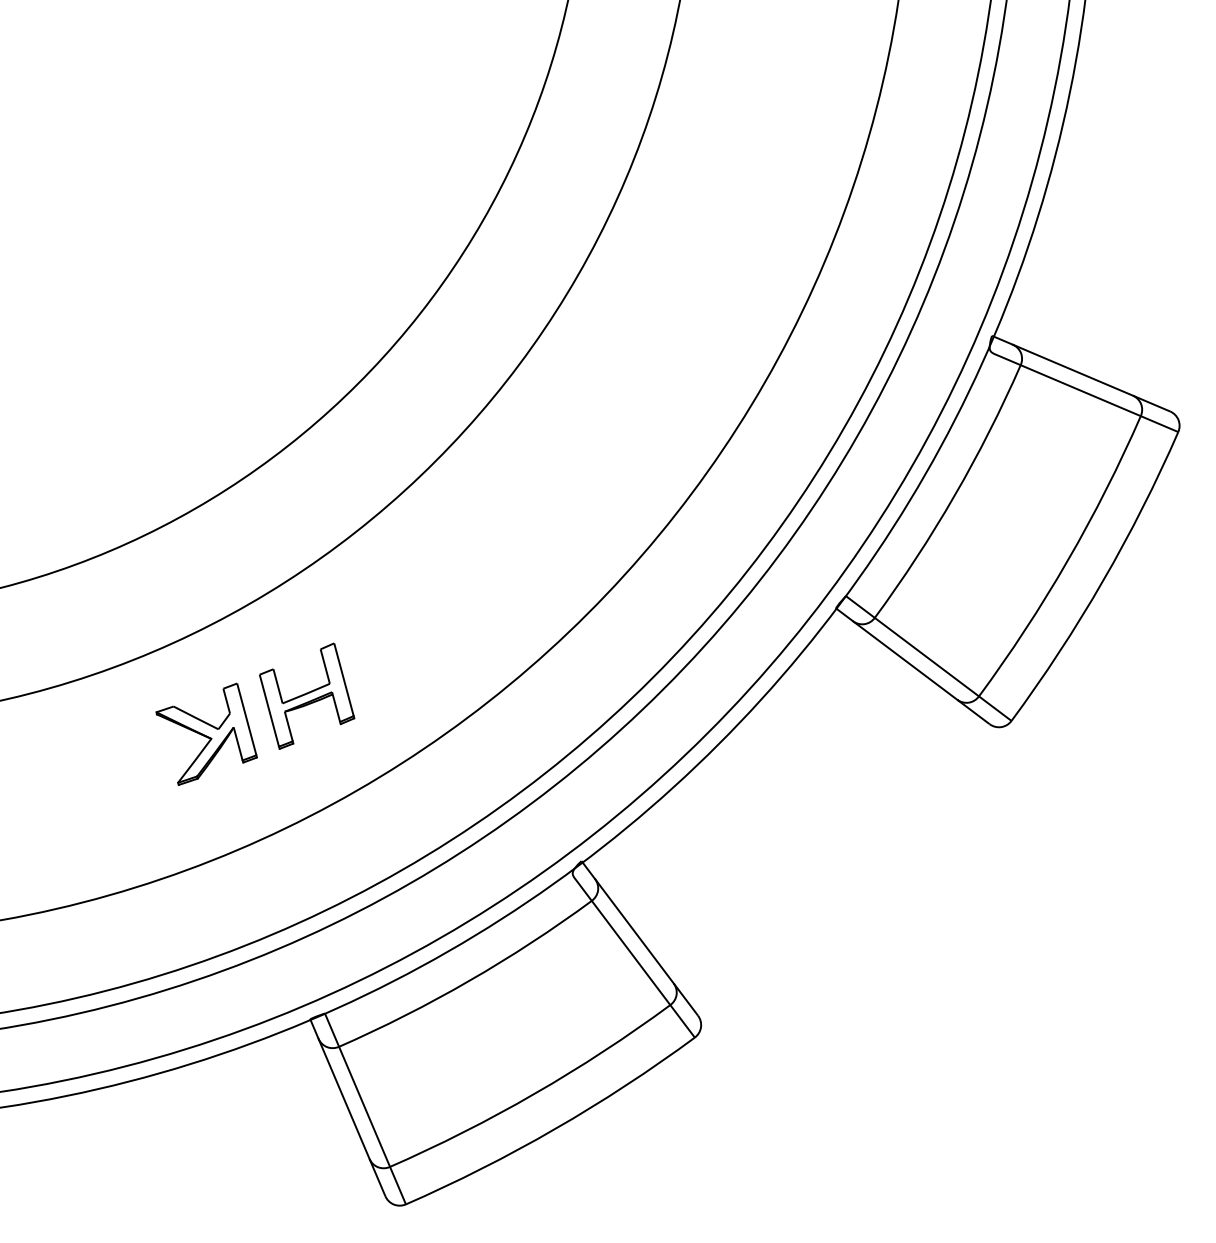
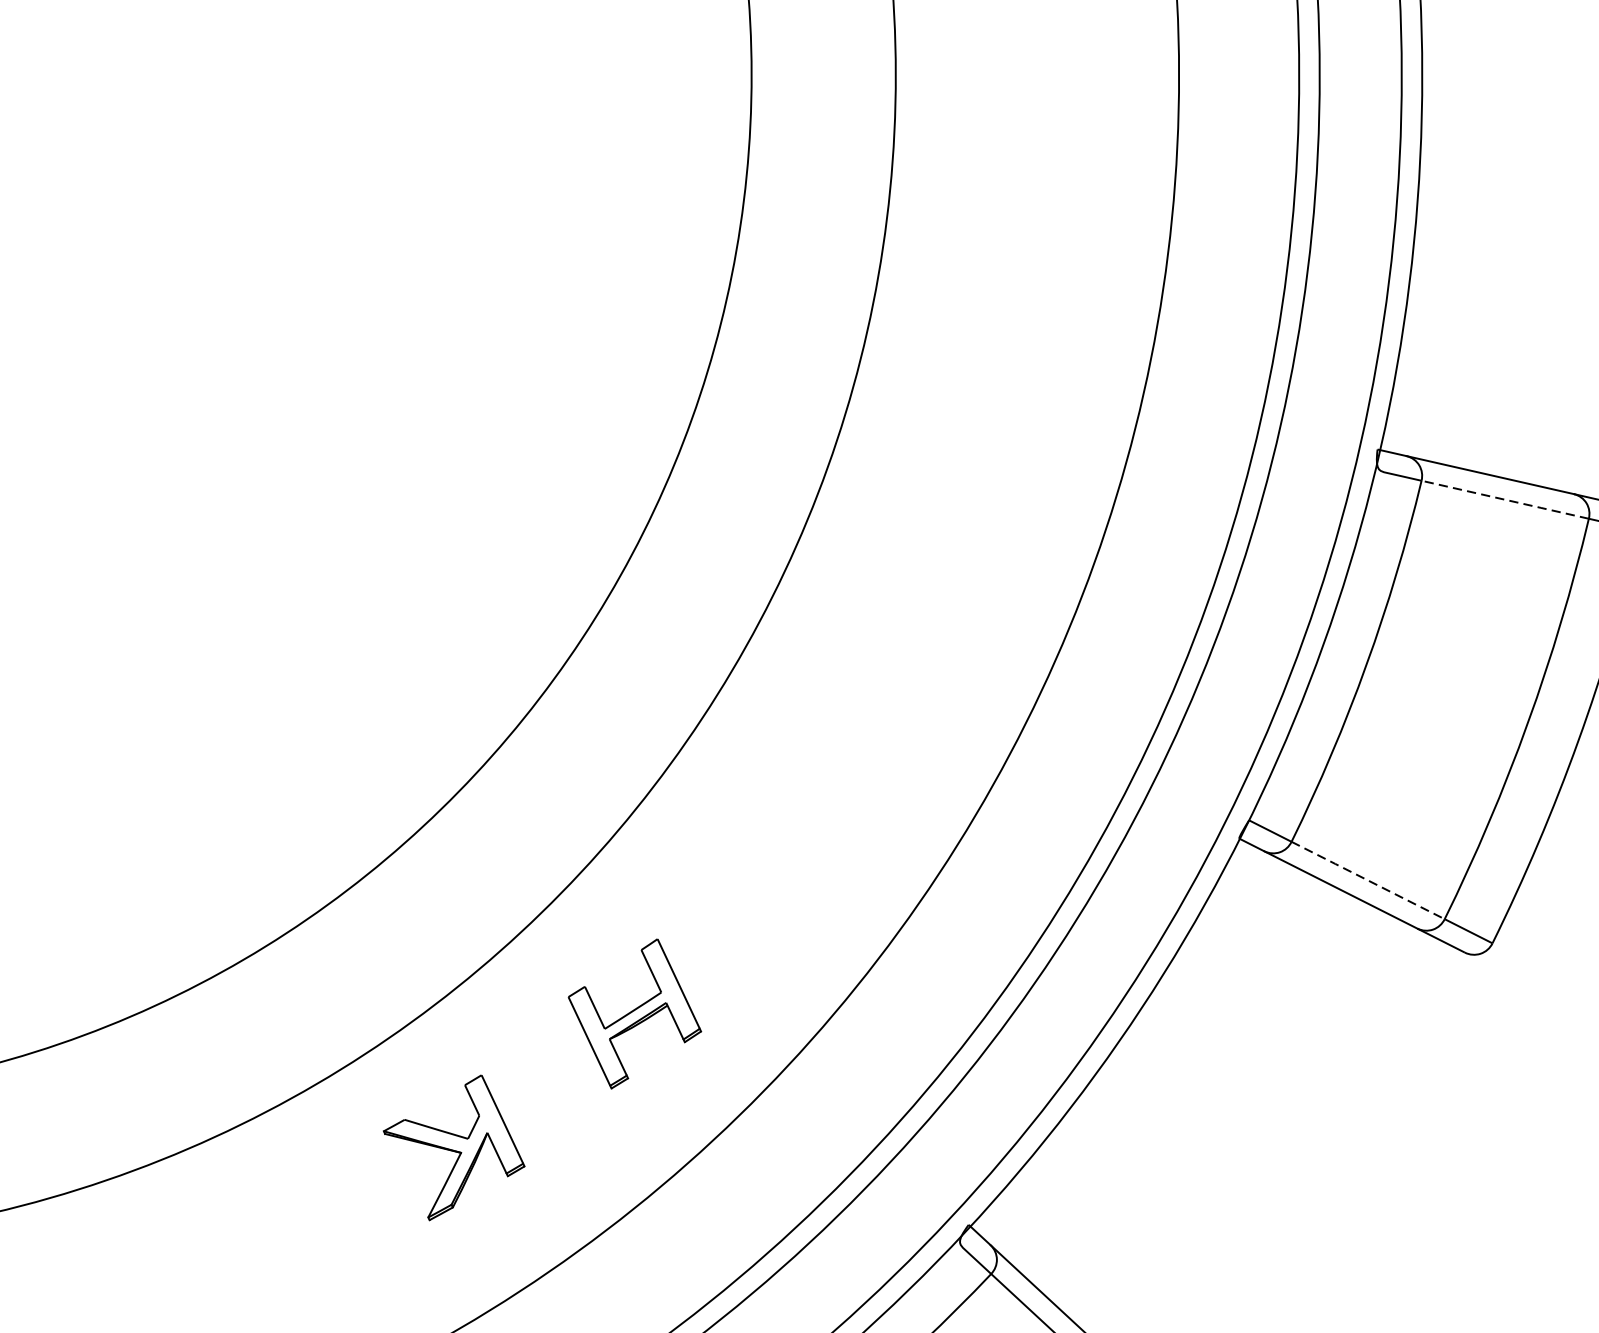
line: (1081, 391) -> (1506, 500), solid -> dashed
line: (925, 656) -> (1366, 879), solid -> dashed
part: (307, 695) -> (635, 1012), moved

